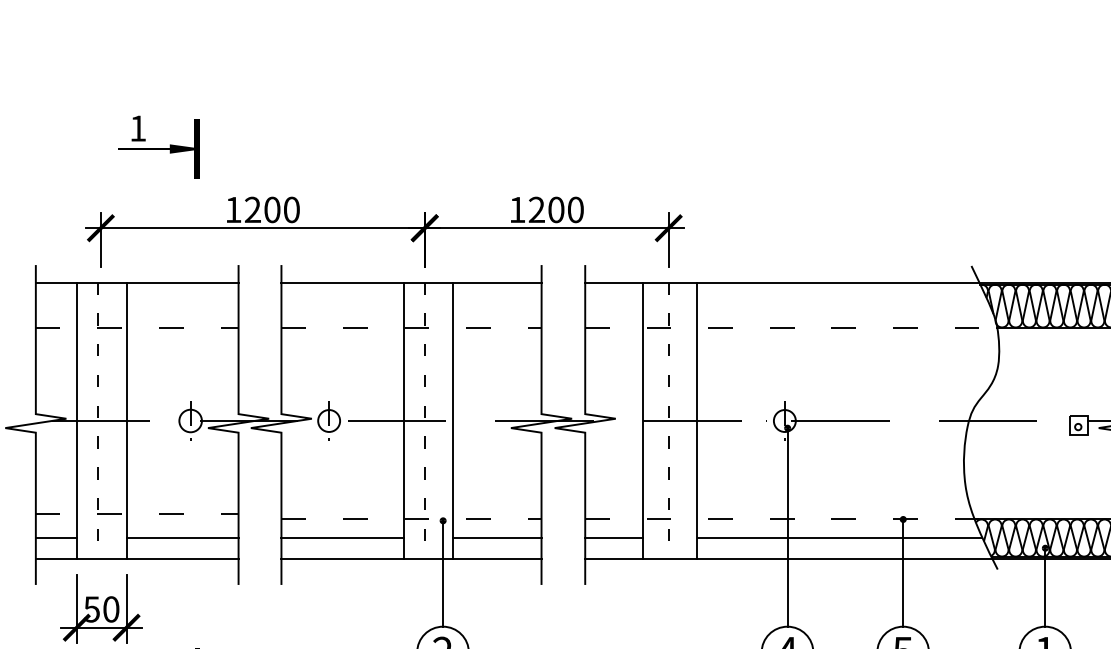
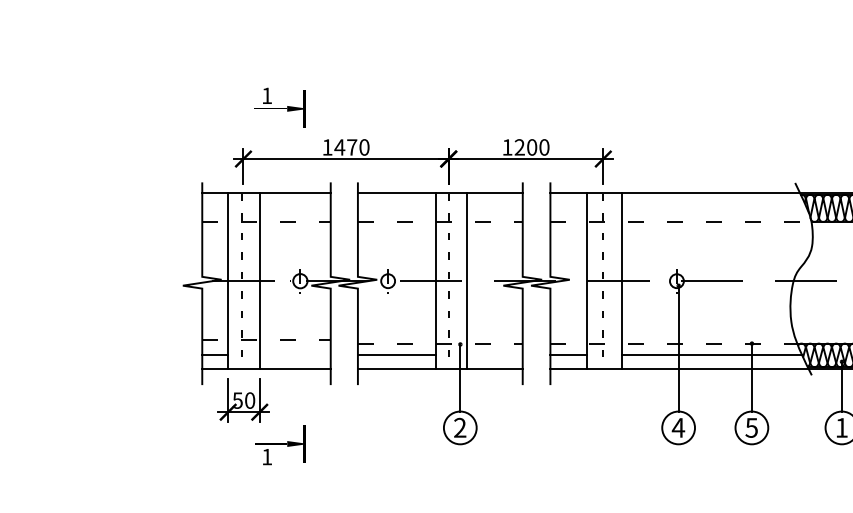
text: (261, 210) -> (345, 147), 1200 -> 1470
line: (181, 538) -> (294, 355), removed
line: (496, 538) -> (494, 355), removed

